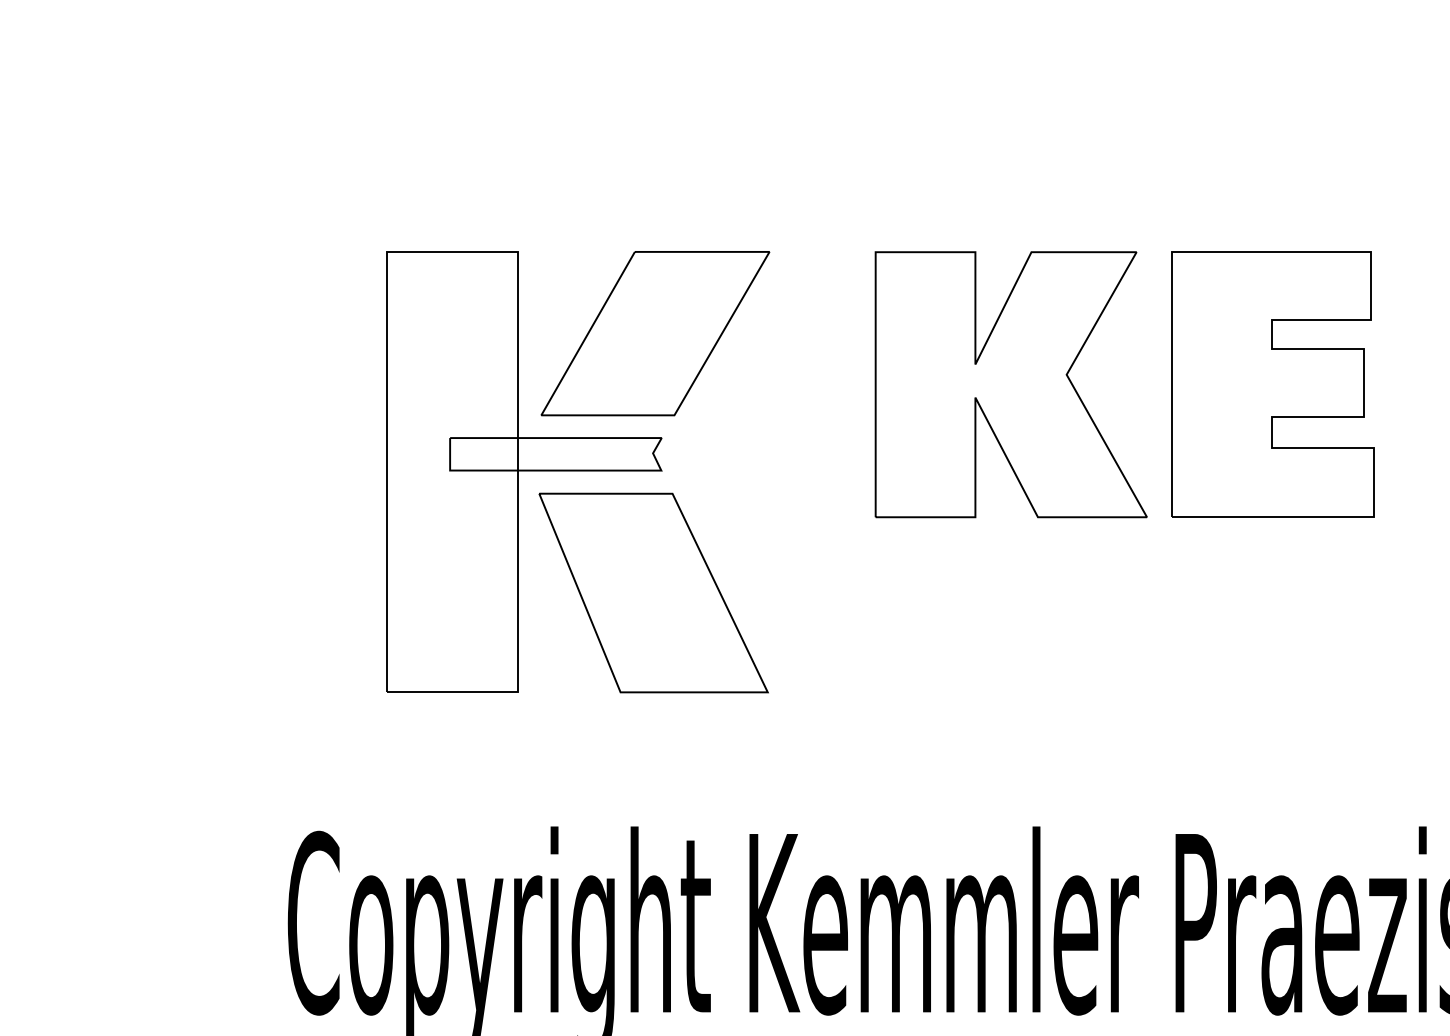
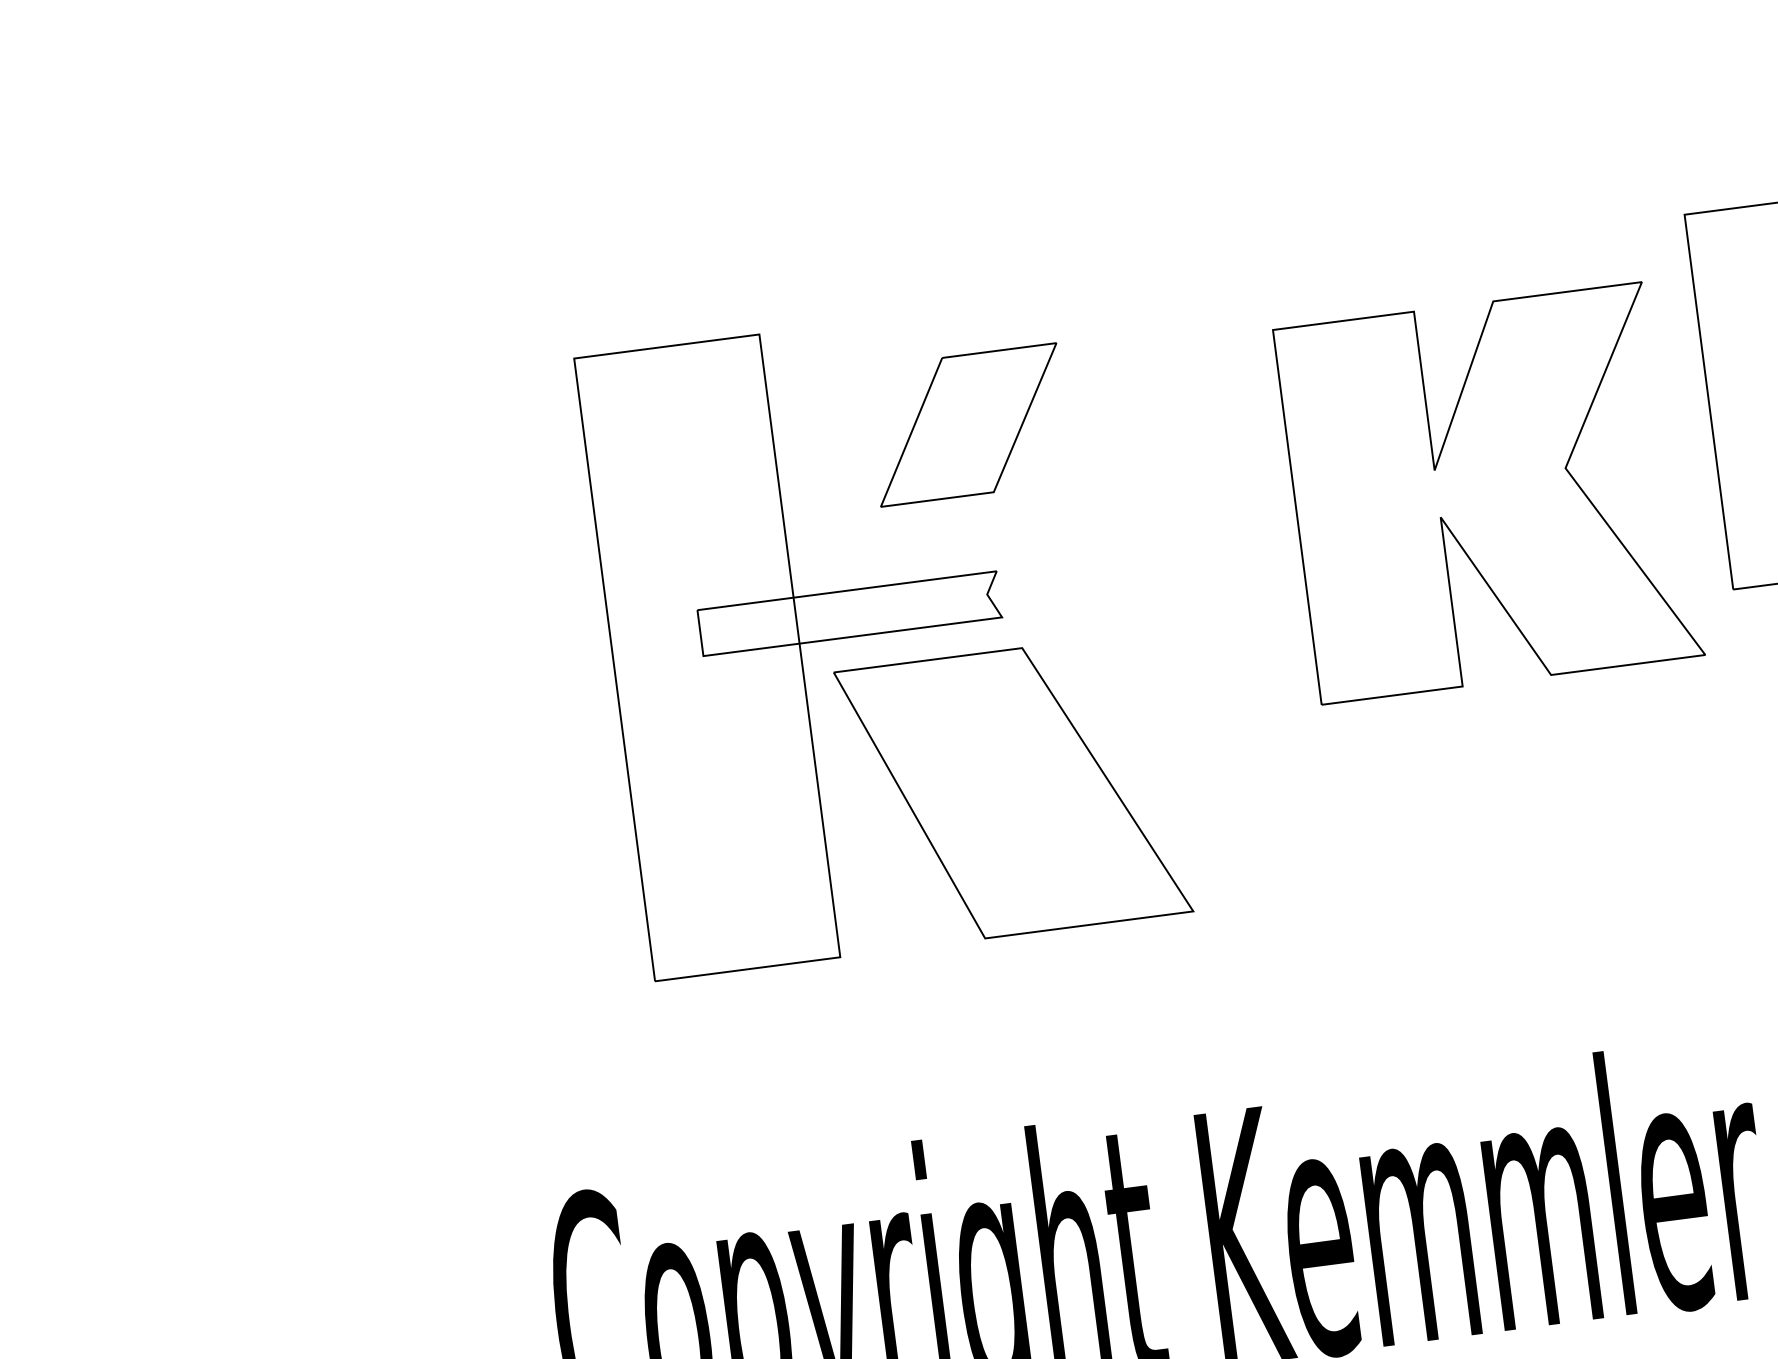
part: (655, 333) -> (968, 424), size x0.6
part: (1010, 384) -> (1487, 492), moved

